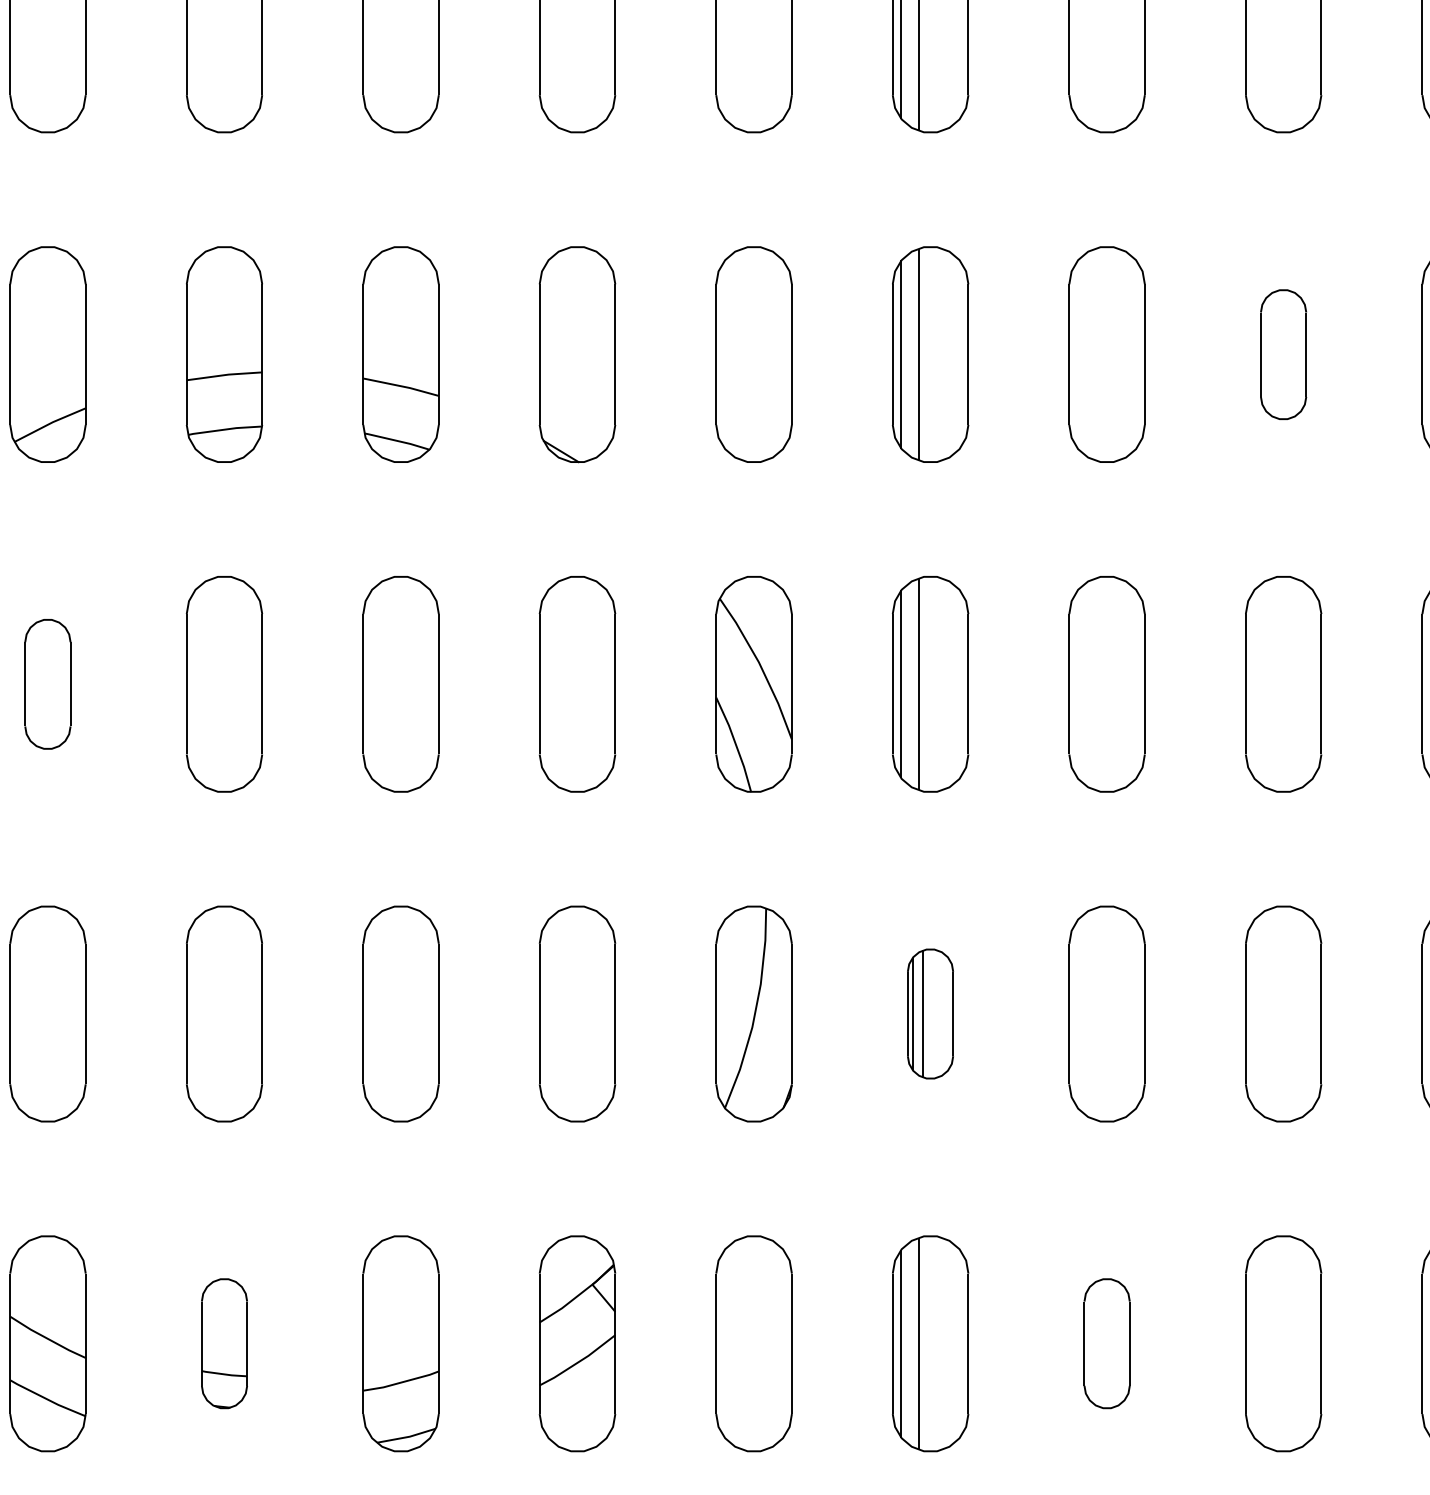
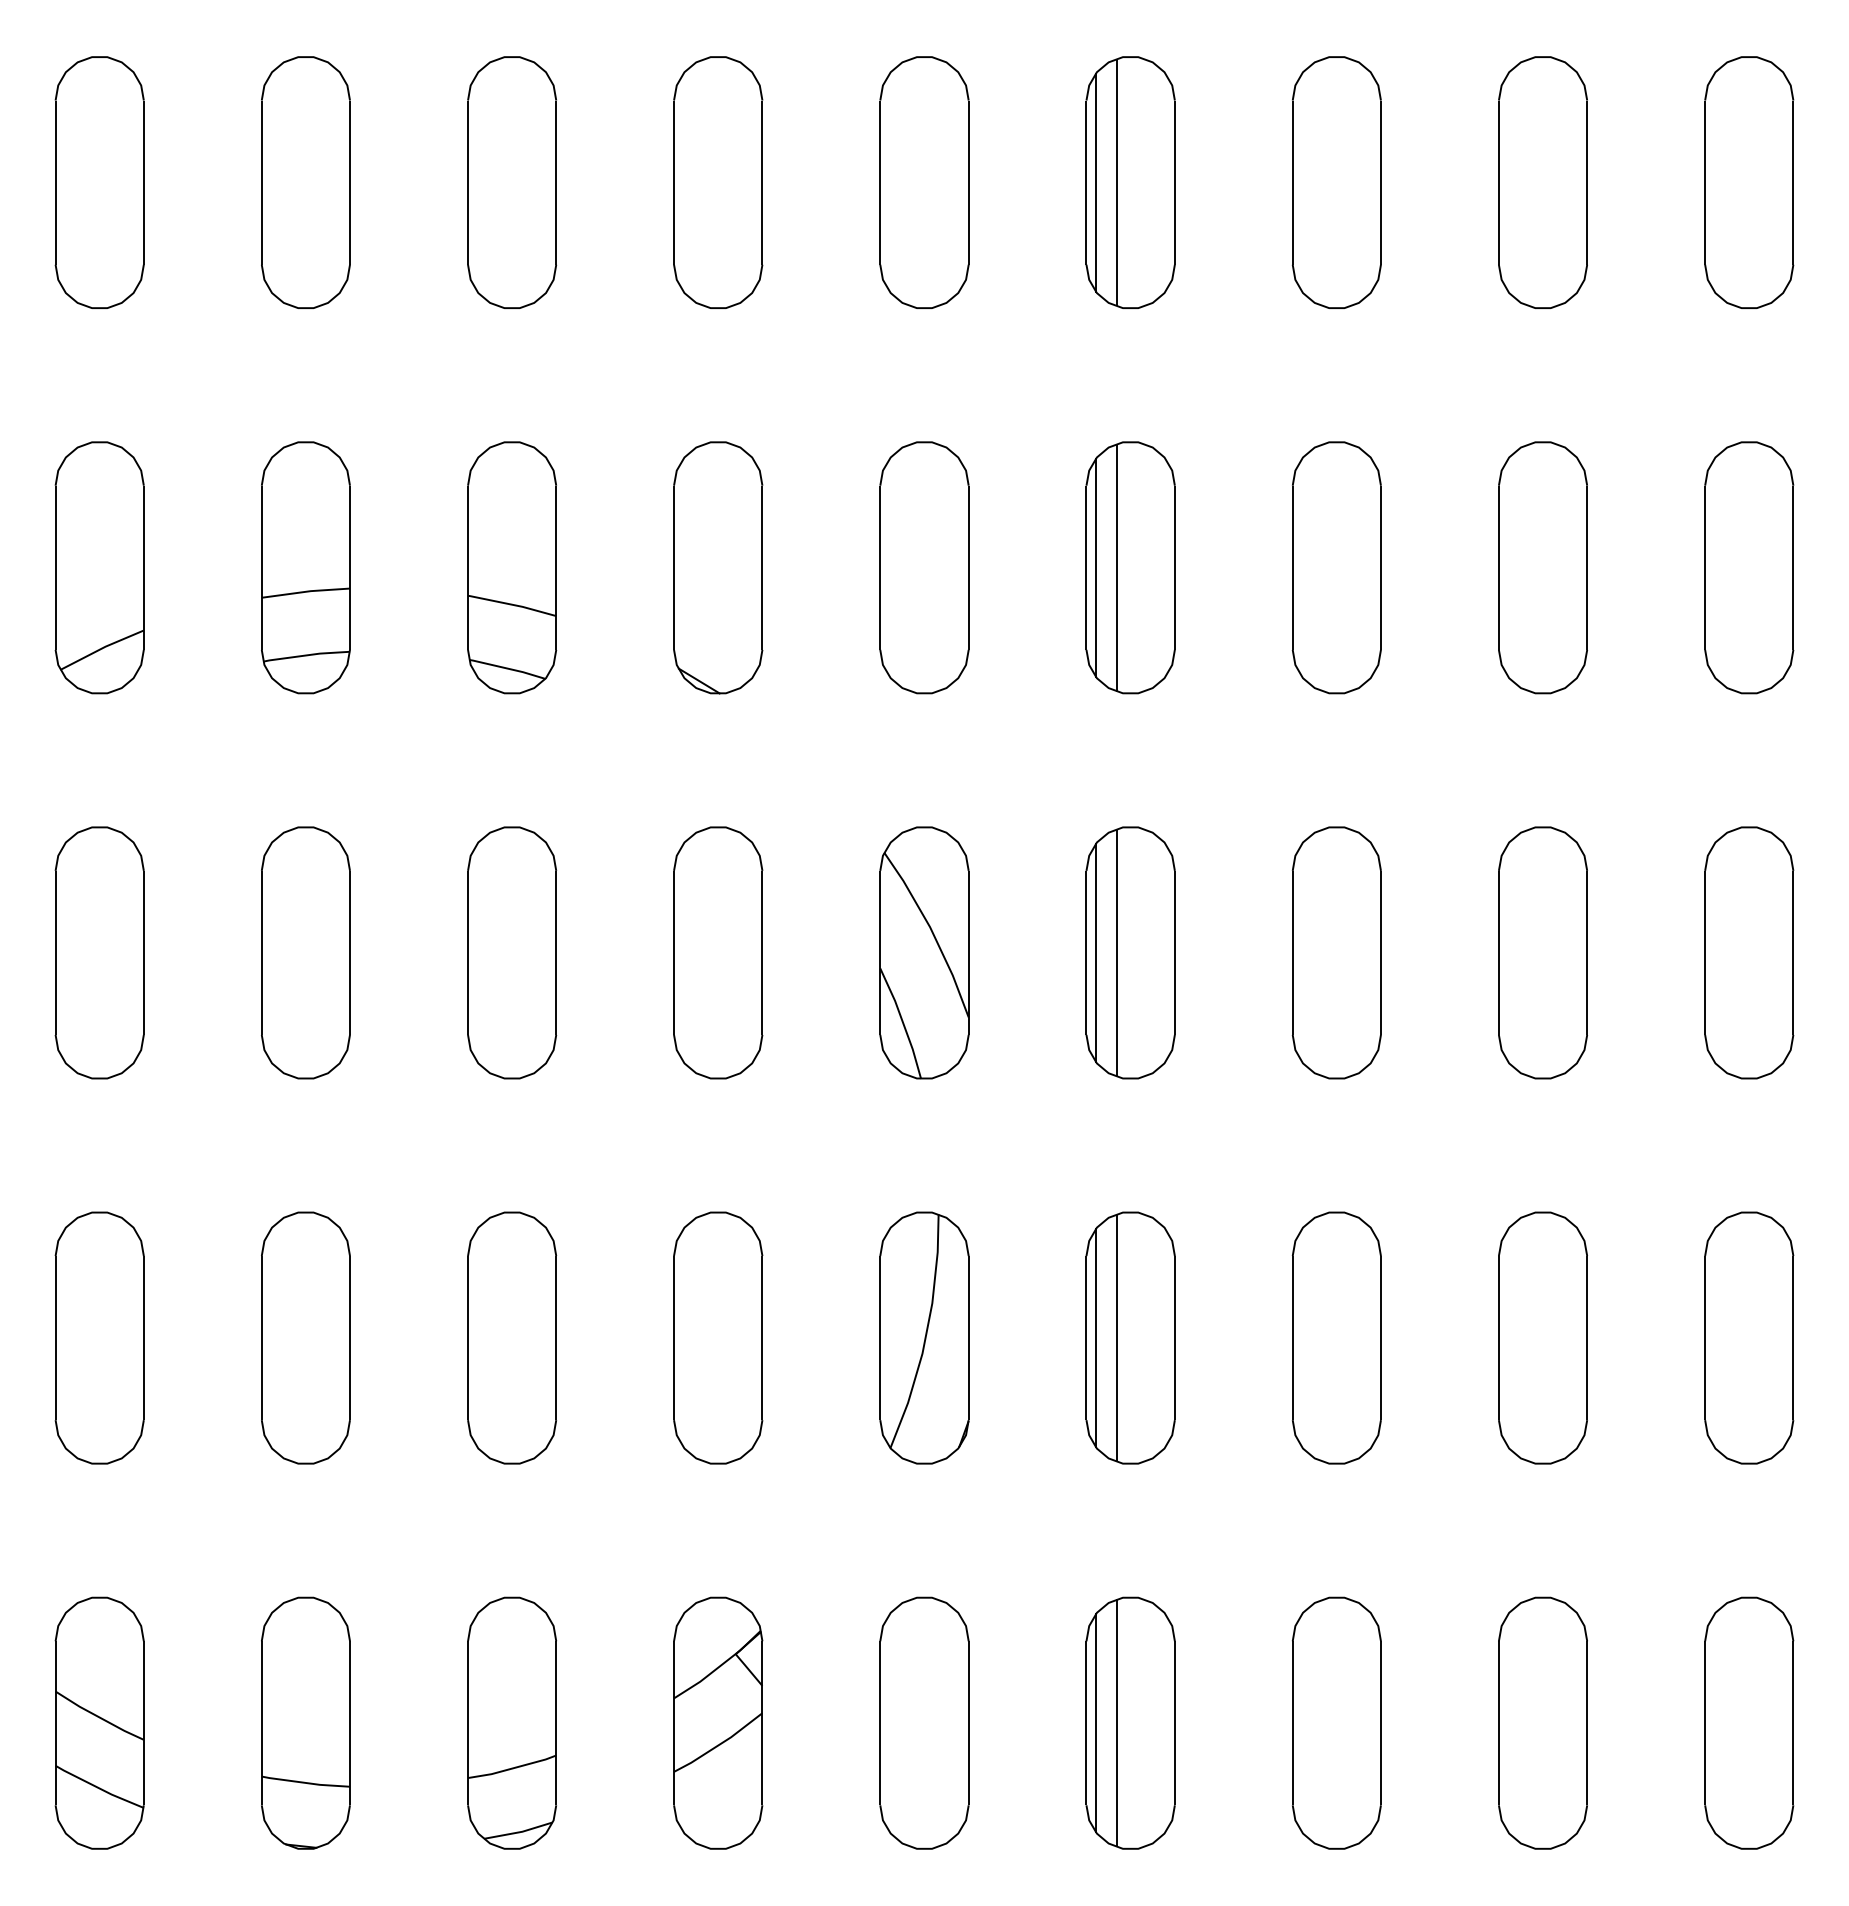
part: (1283, 354) -> (1542, 567), size x1.67
part: (47, 683) -> (99, 952), size x1.67
part: (930, 1013) -> (1130, 1337), size x1.67
part: (224, 1343) -> (305, 1722), size x1.67
part: (1106, 1343) -> (1336, 1722), size x1.67

